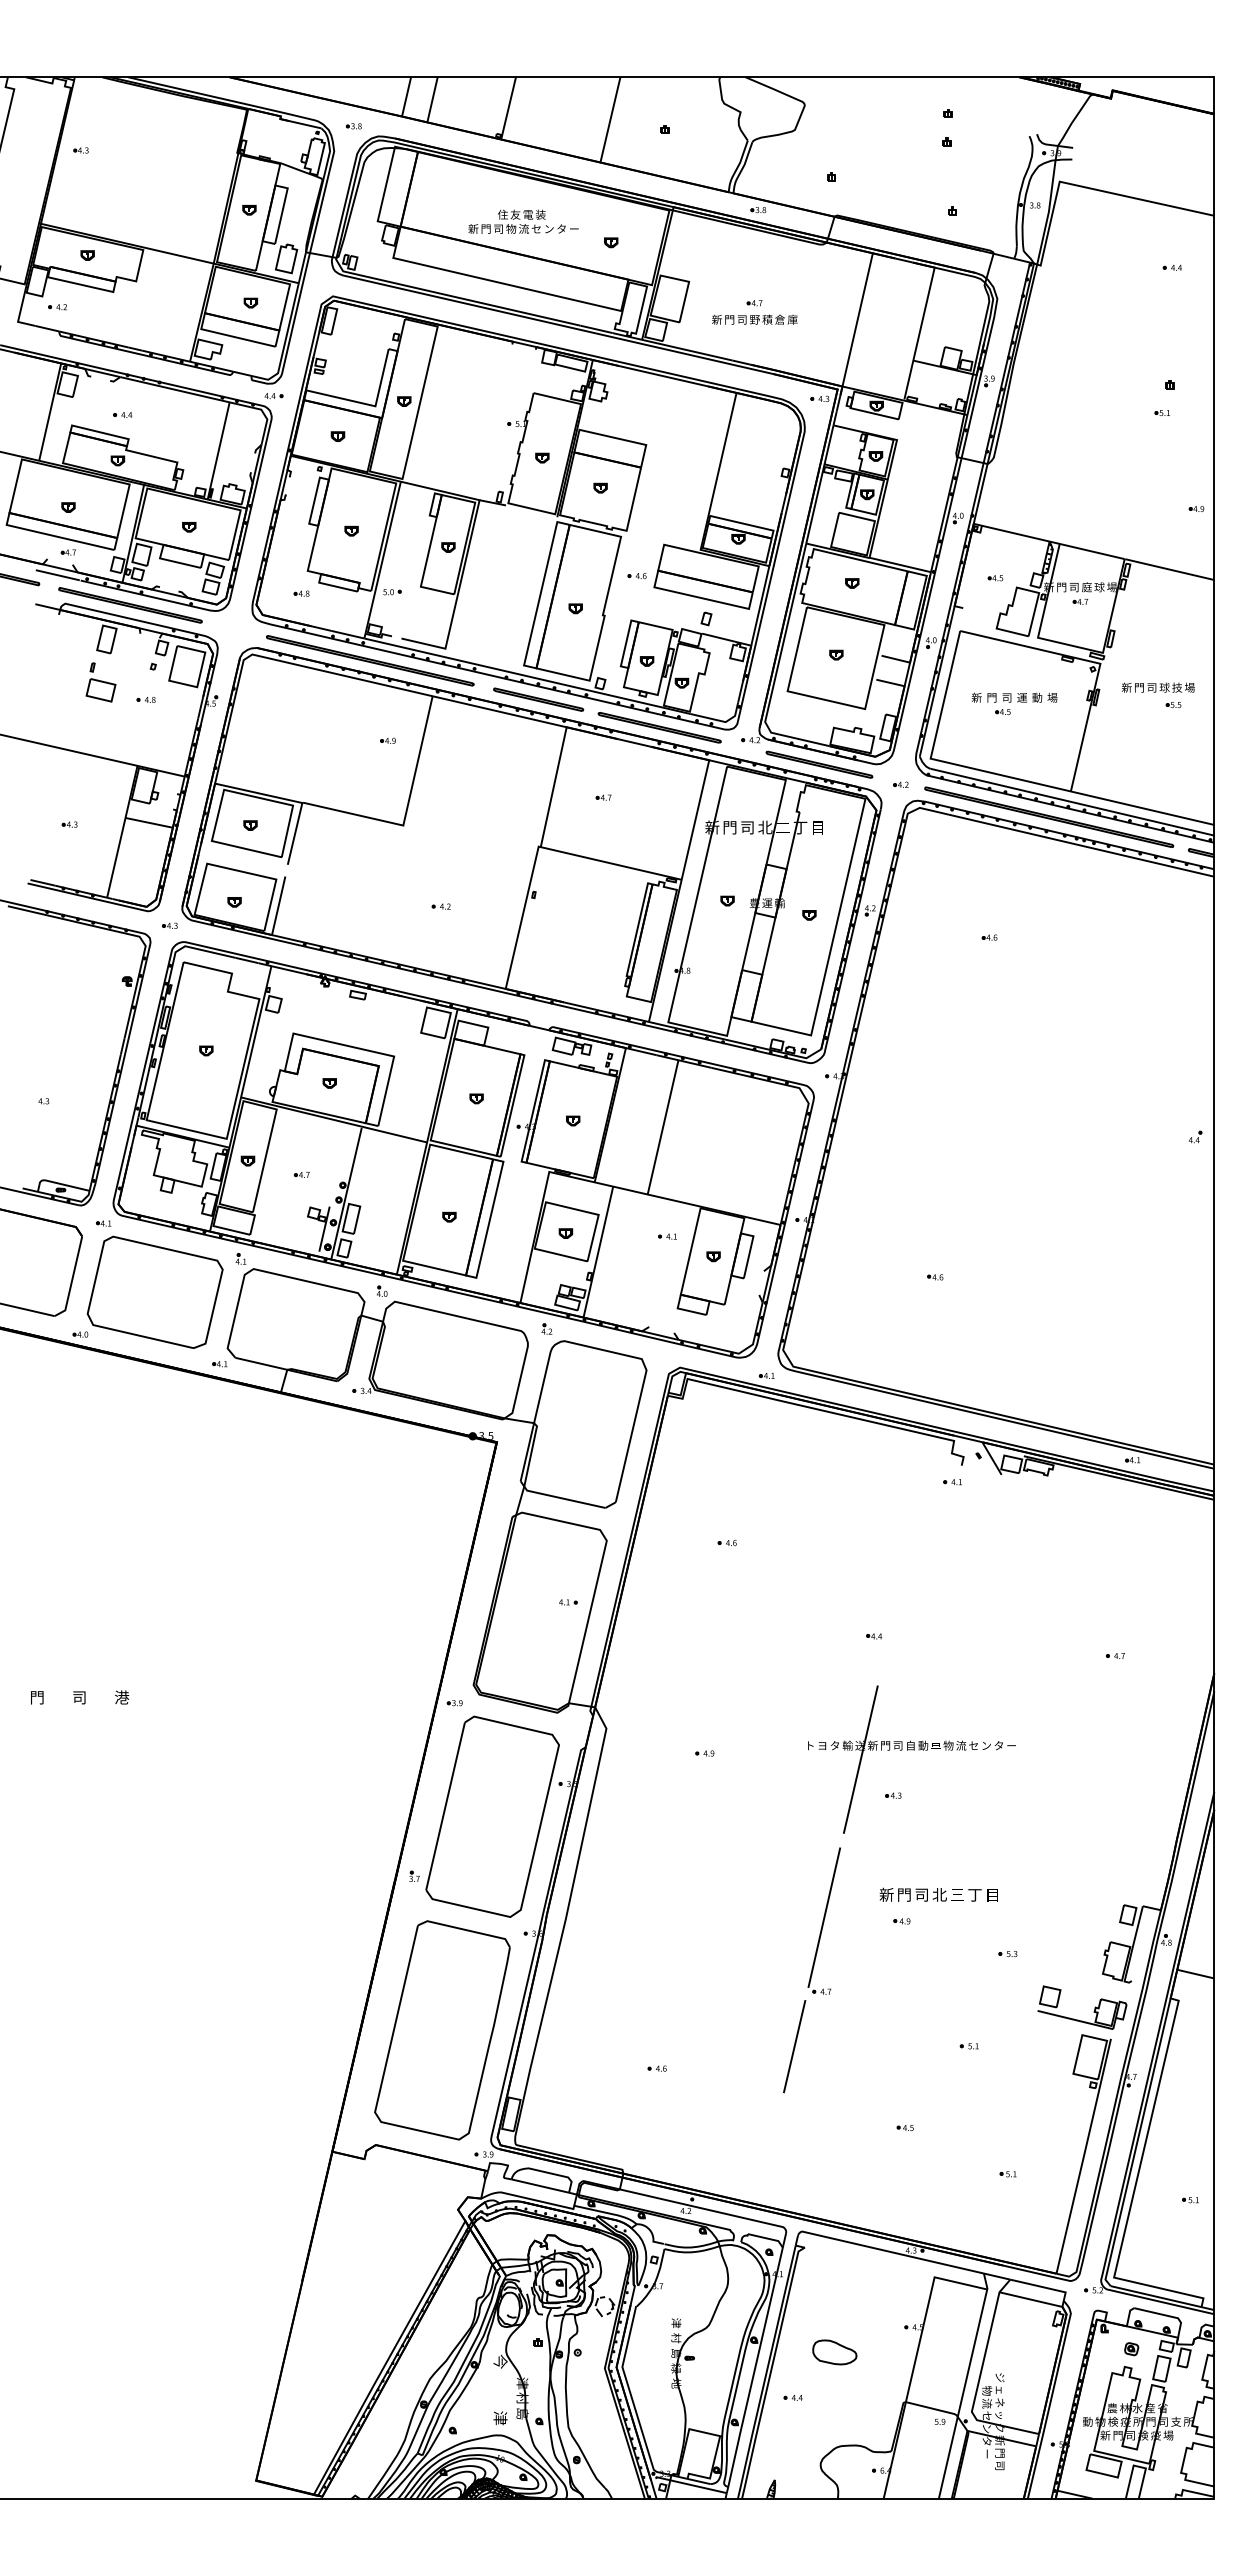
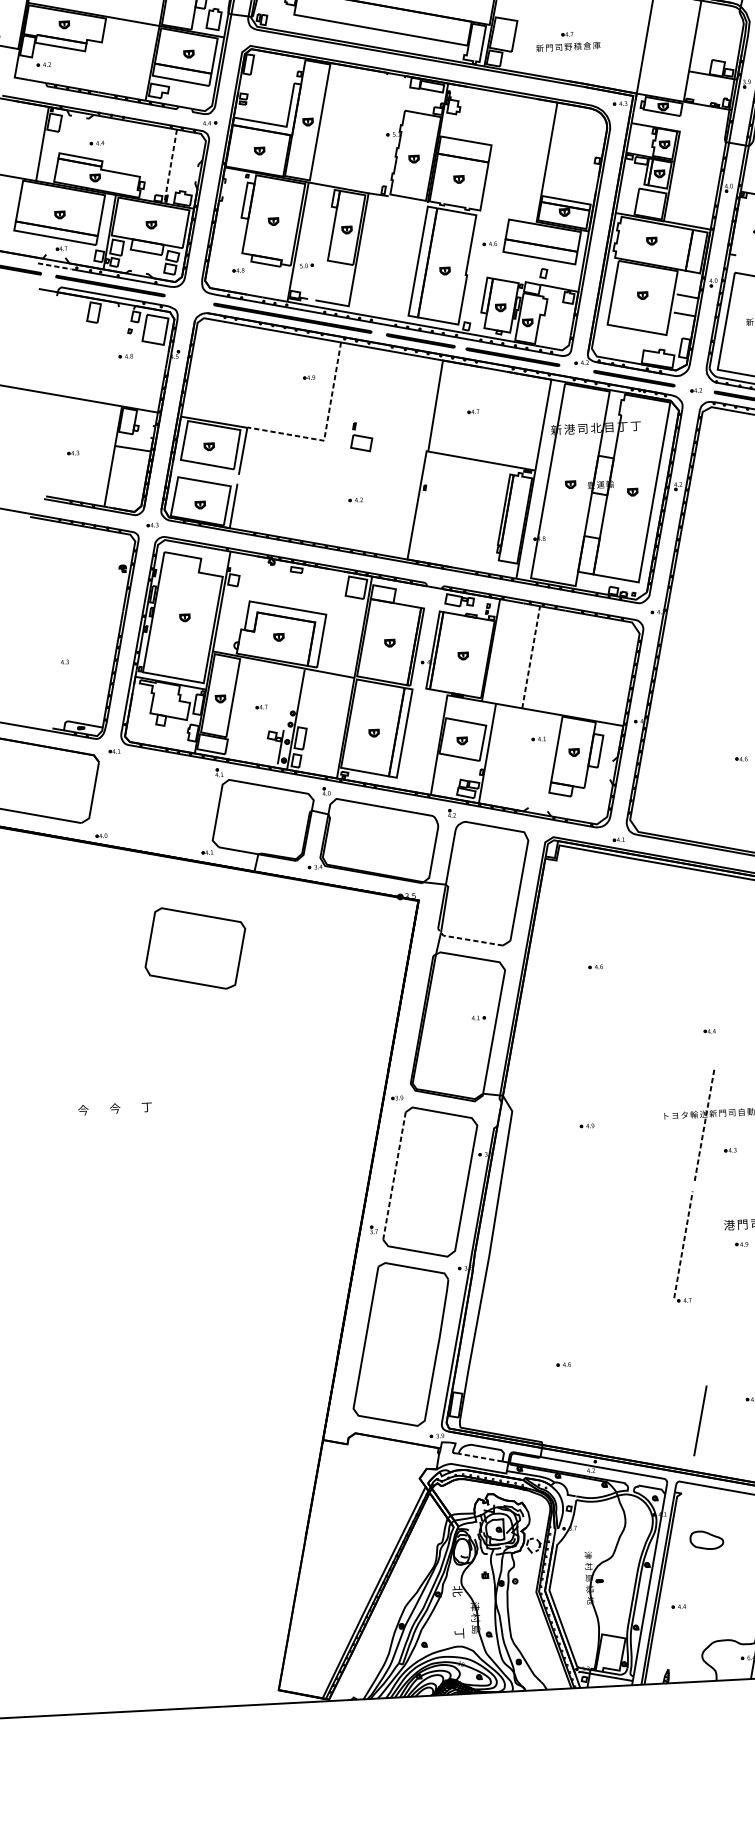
line: (218, 450) -> (170, 166), solid -> dashed
line: (57, 575) -> (54, 266), solid -> dashed
part: (100, 682) -> (360, 437), moved
line: (406, 811) -> (325, 430), solid -> dashed
text: (730, 827) -> (570, 429), 門 -> 港
text: (782, 827) -> (609, 427), 二 -> 目
text: (817, 827) -> (635, 425), 目 -> 丁
line: (663, 1127) -> (531, 657), solid -> dashed
part: (154, 1291) -> (194, 947), moved
line: (559, 1497) -> (467, 939), solid -> dashed
text: (37, 1697) -> (83, 1110), 門 -> 今
text: (79, 1697) -> (115, 1108), 司 -> 今
text: (122, 1697) -> (147, 1106), 港 -> 丁
line: (860, 1759) -> (704, 1124), solid -> dashed
line: (445, 1806) -> (394, 1176), solid -> dashed
text: (886, 1894) -> (729, 1224), 新 -> 港
line: (824, 1917) -> (683, 1244), solid -> dashed
line: (794, 2046) -> (700, 1420), moved
line: (539, 2185) -> (479, 1457), solid -> dashed
part: (834, 2352) -> (706, 1540), moved
text: (500, 2361) -> (457, 1591), 今 -> 北
text: (500, 2418) -> (459, 1633), 津 -> 丁

